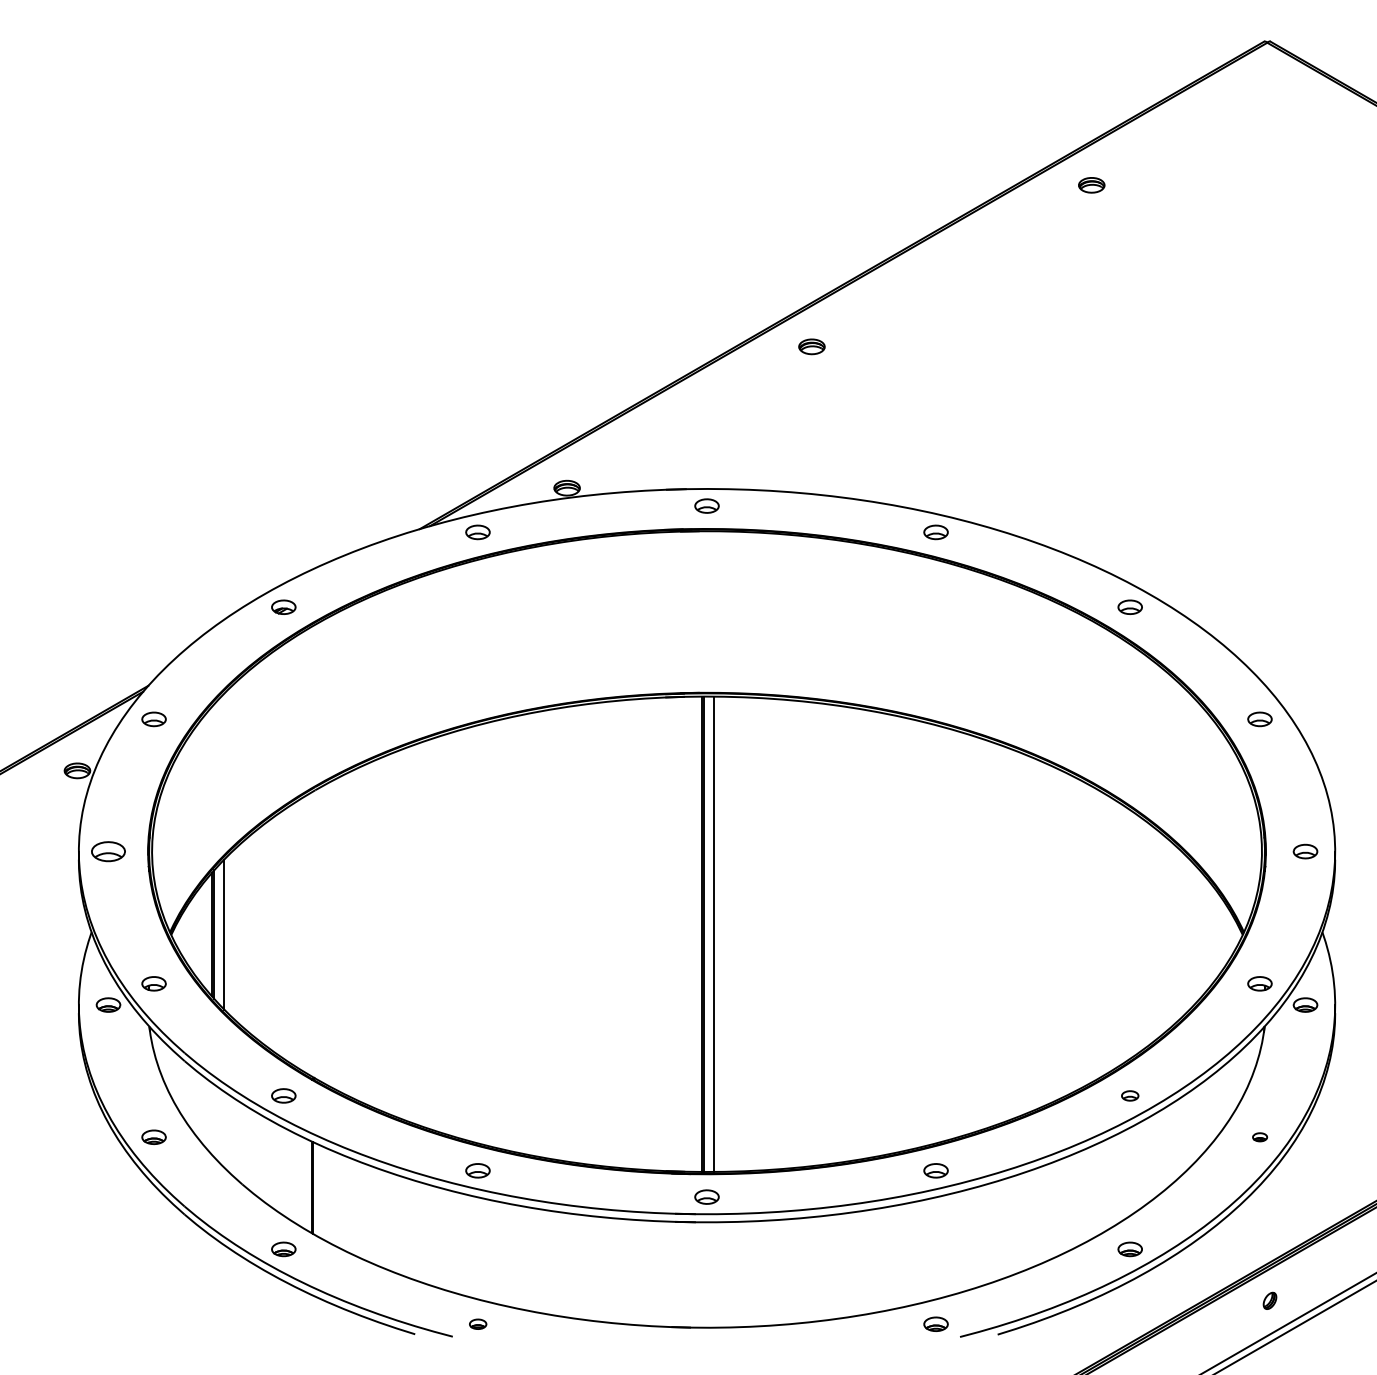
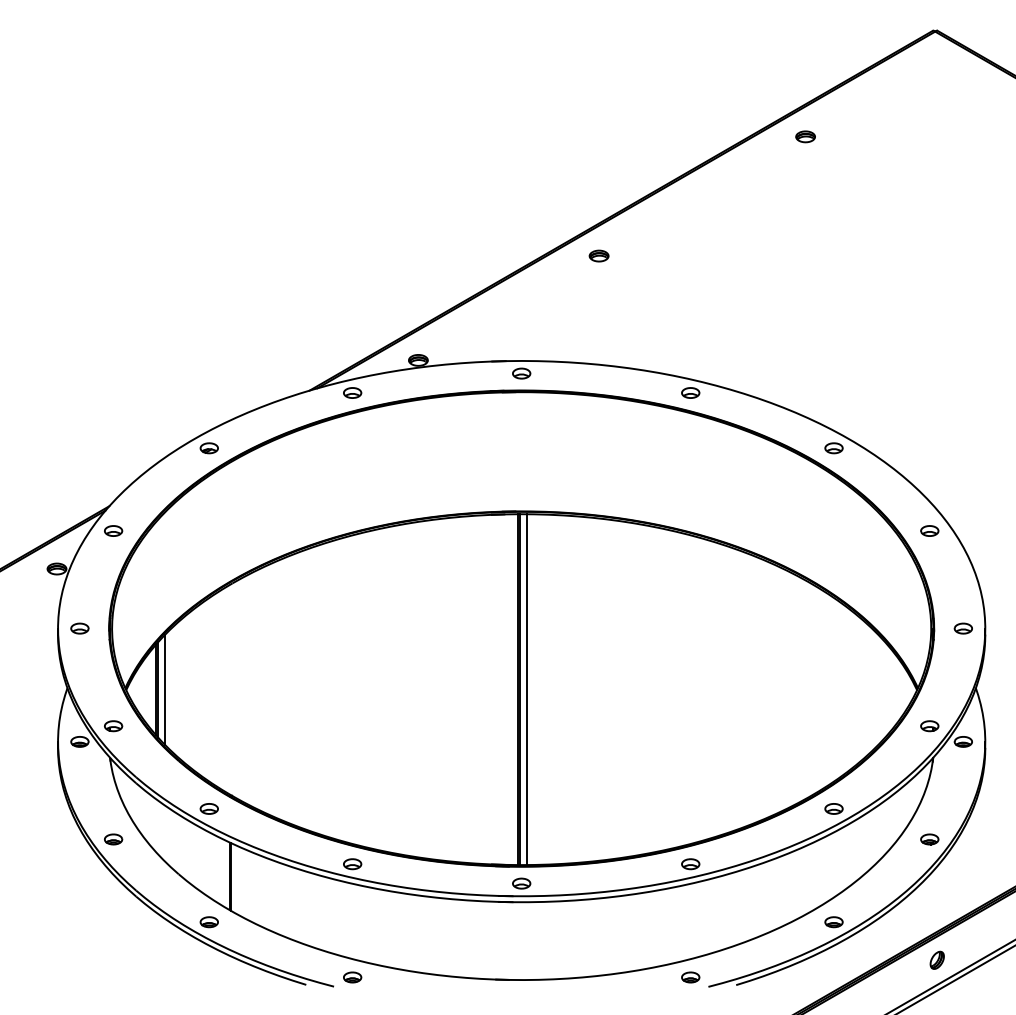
part: (107, 851) -> (79, 628), size x0.71
part: (1129, 1095) -> (833, 808), size x1.43
part: (1259, 1137) -> (929, 839), size x1.67
part: (1269, 1299) -> (936, 959), size x1.43
part: (477, 1324) -> (352, 977), size x1.43

